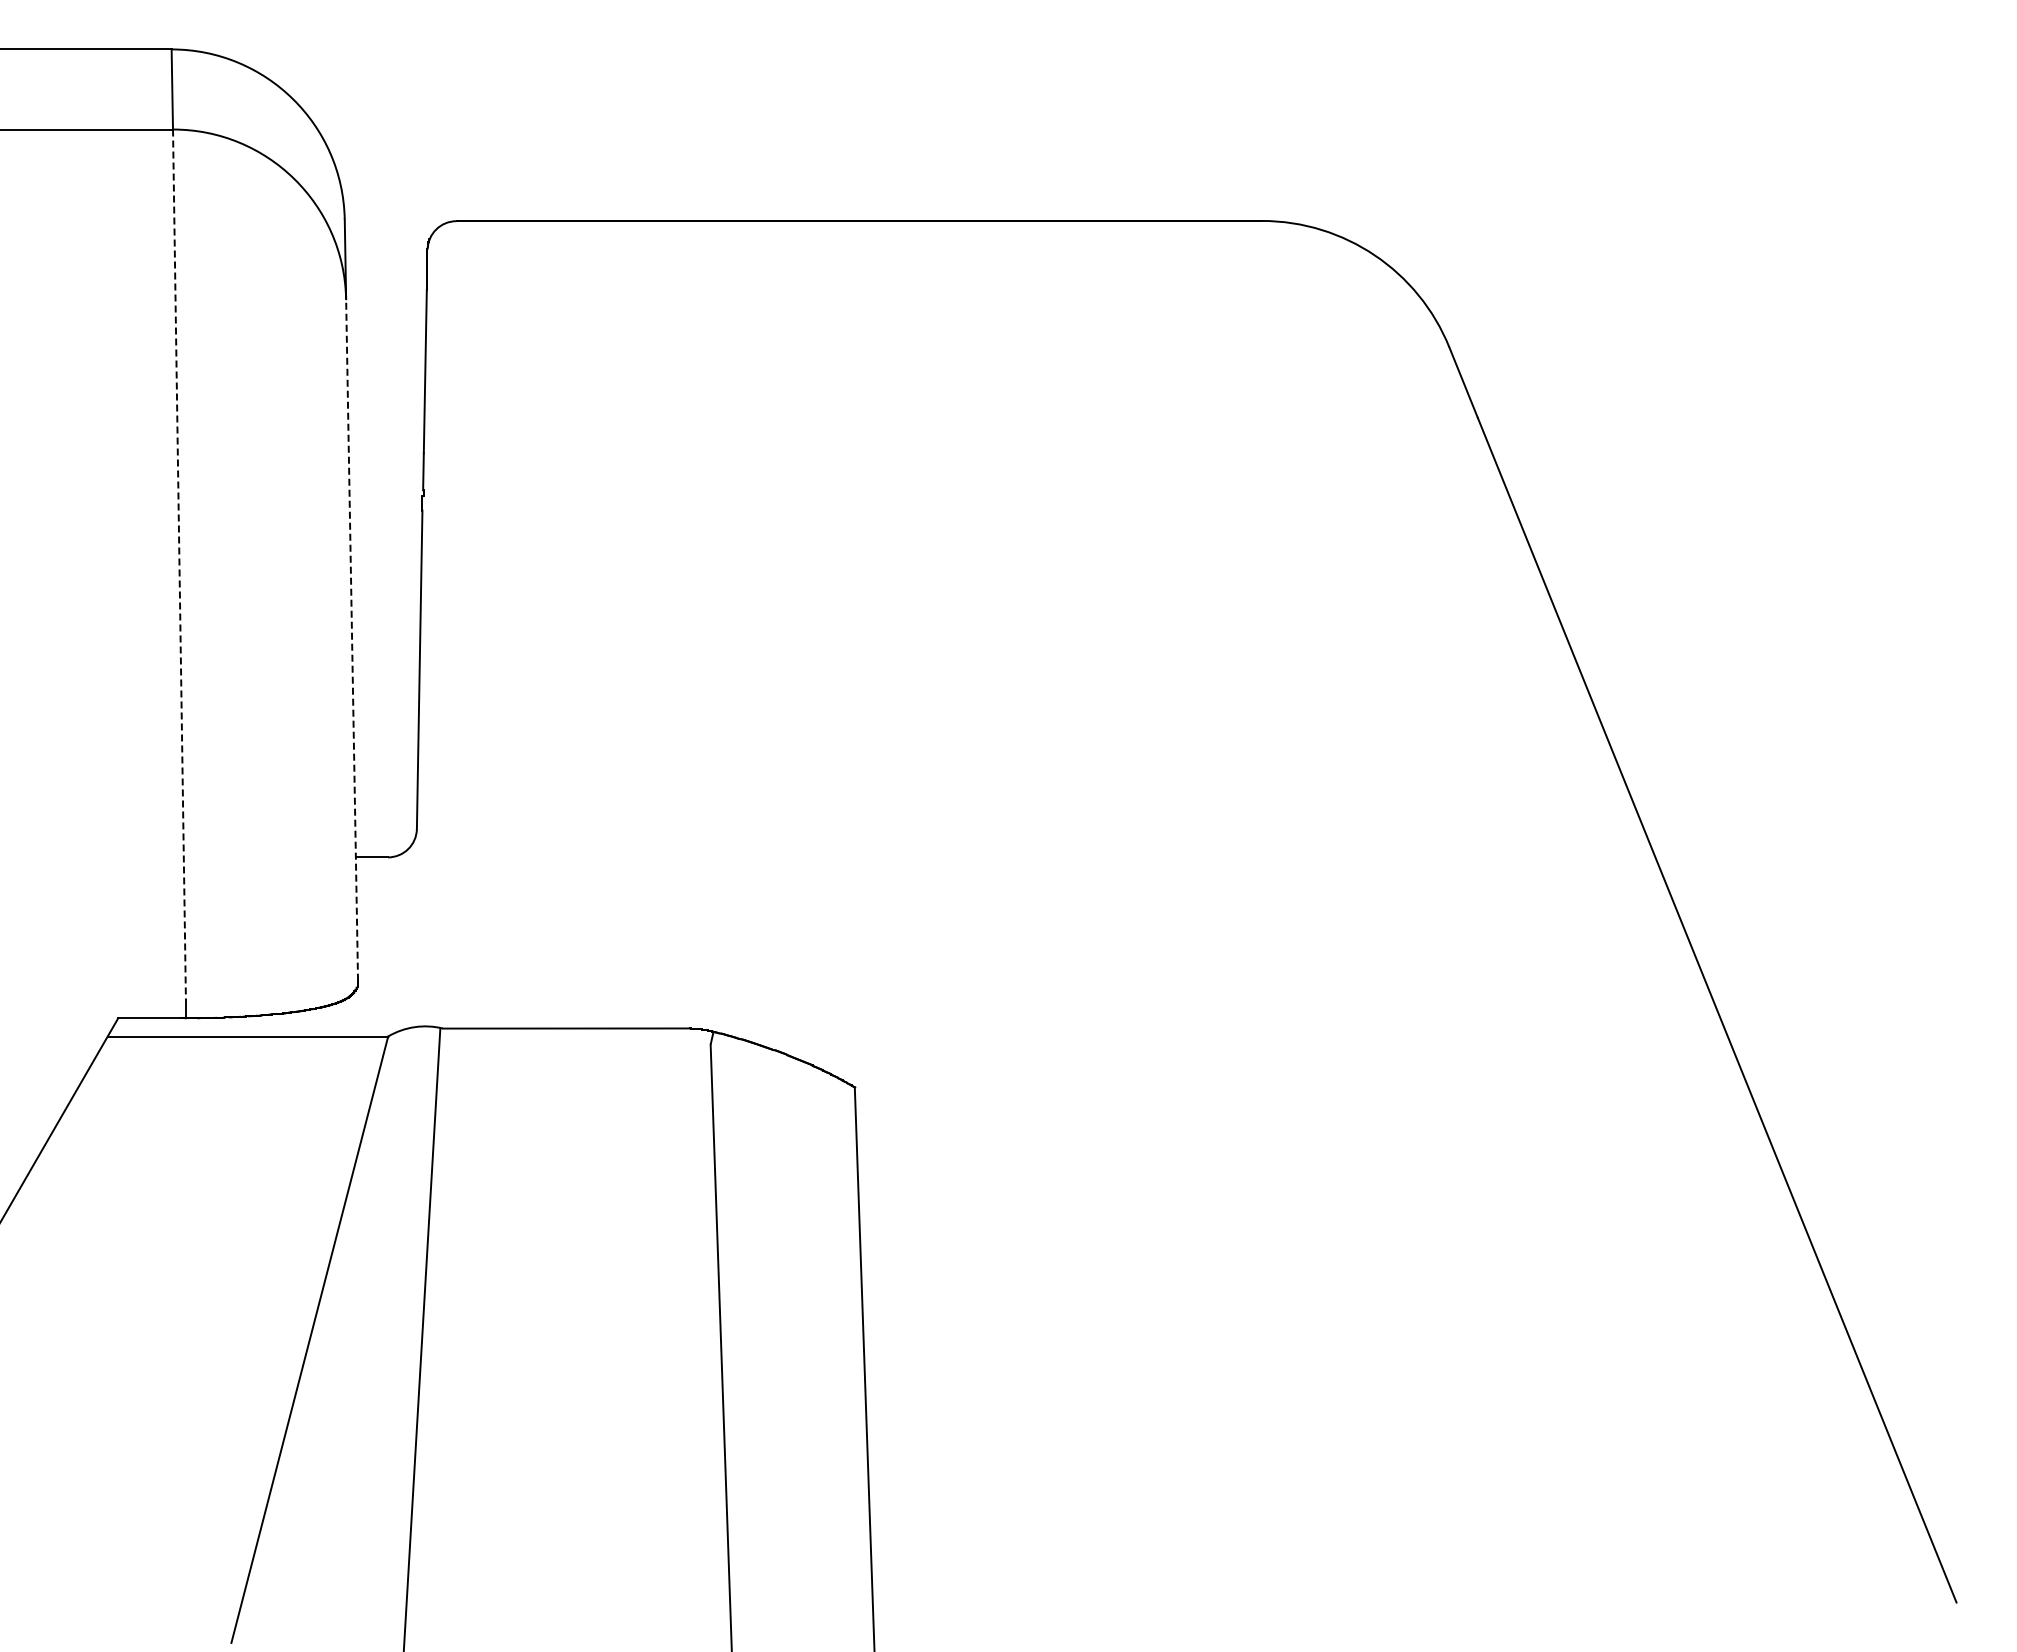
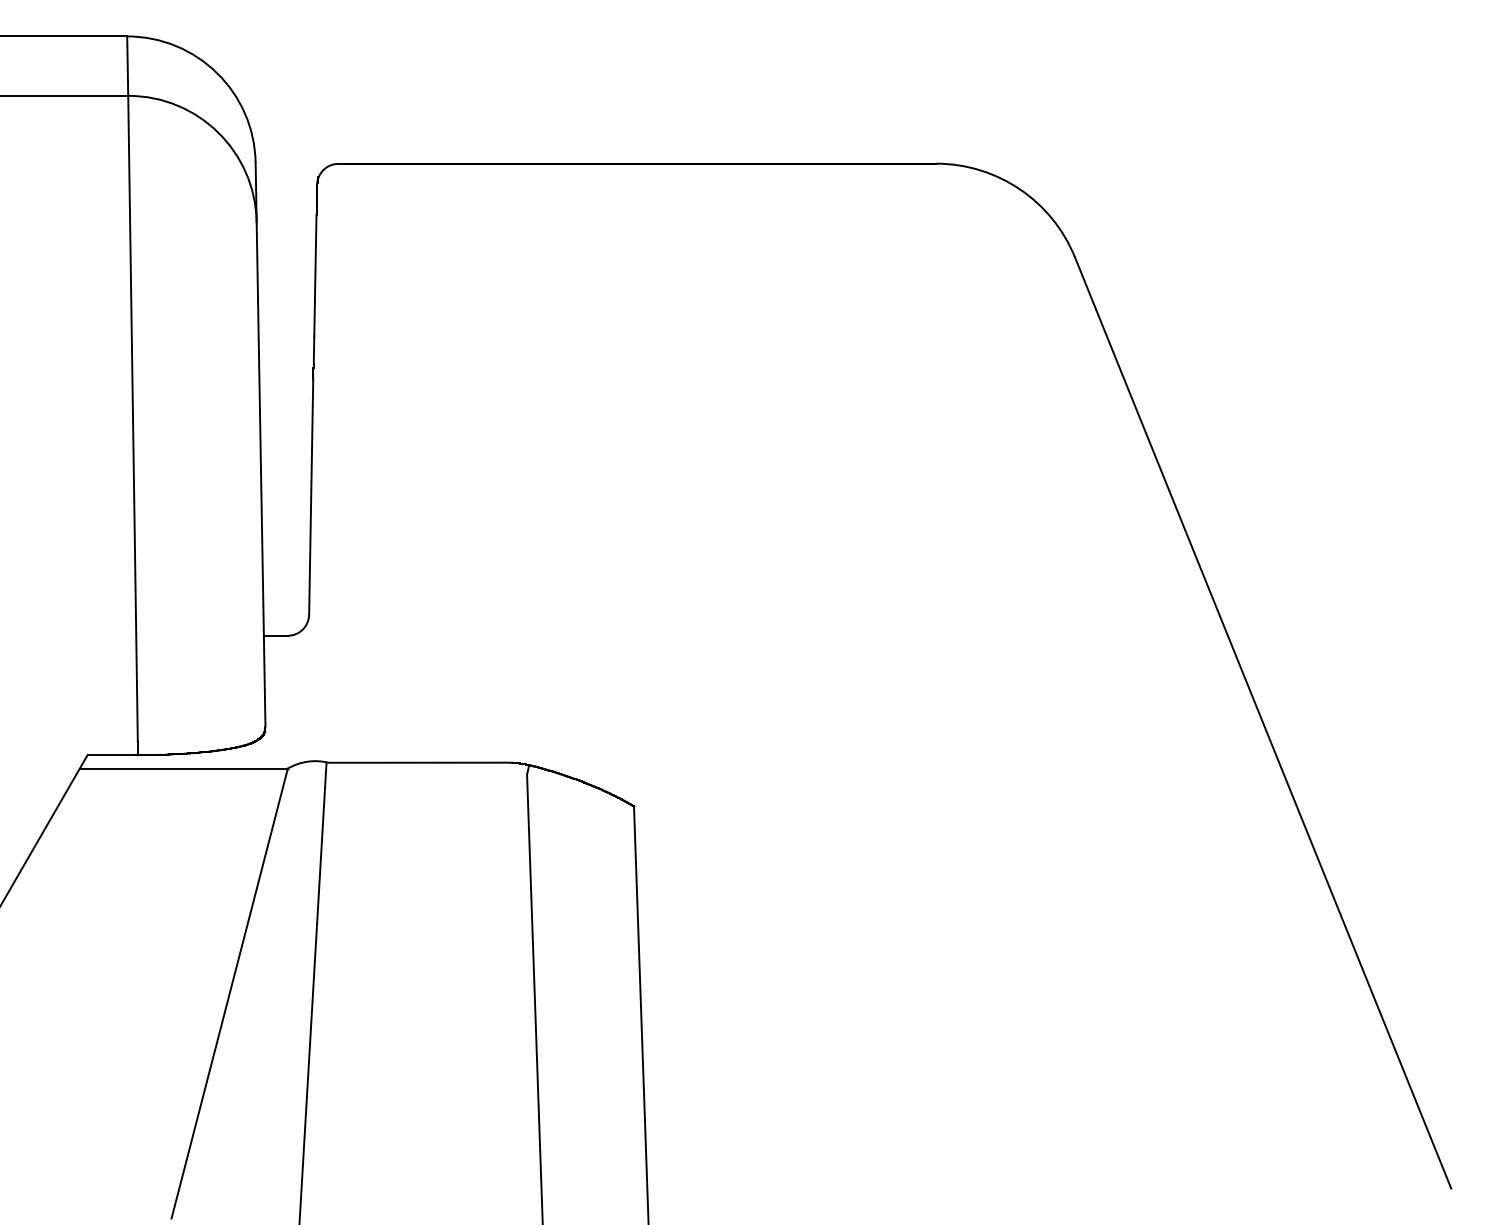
line: (179, 565) -> (133, 419), dashed -> solid
line: (352, 639) -> (261, 474), dashed -> solid

